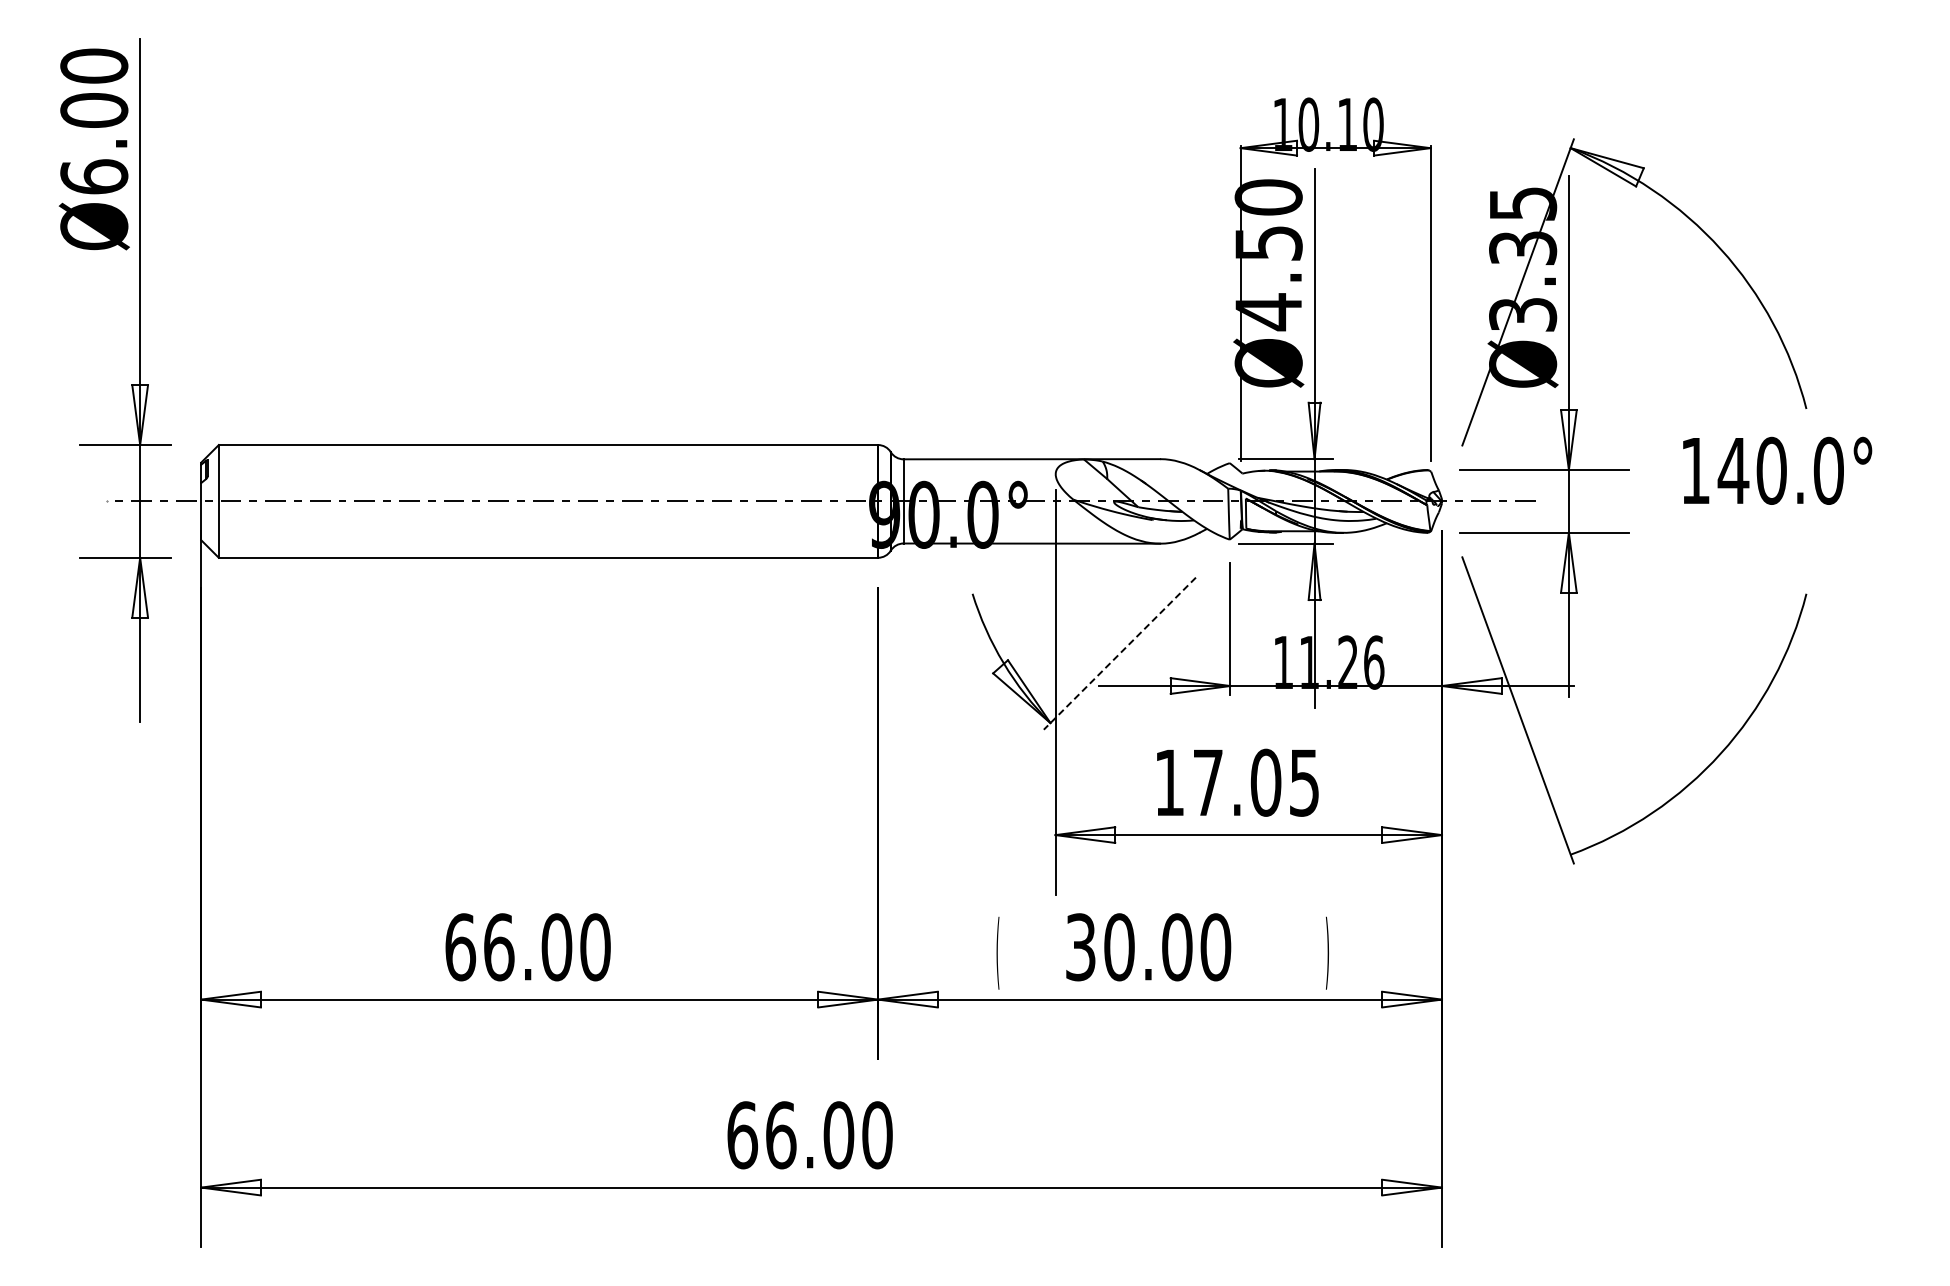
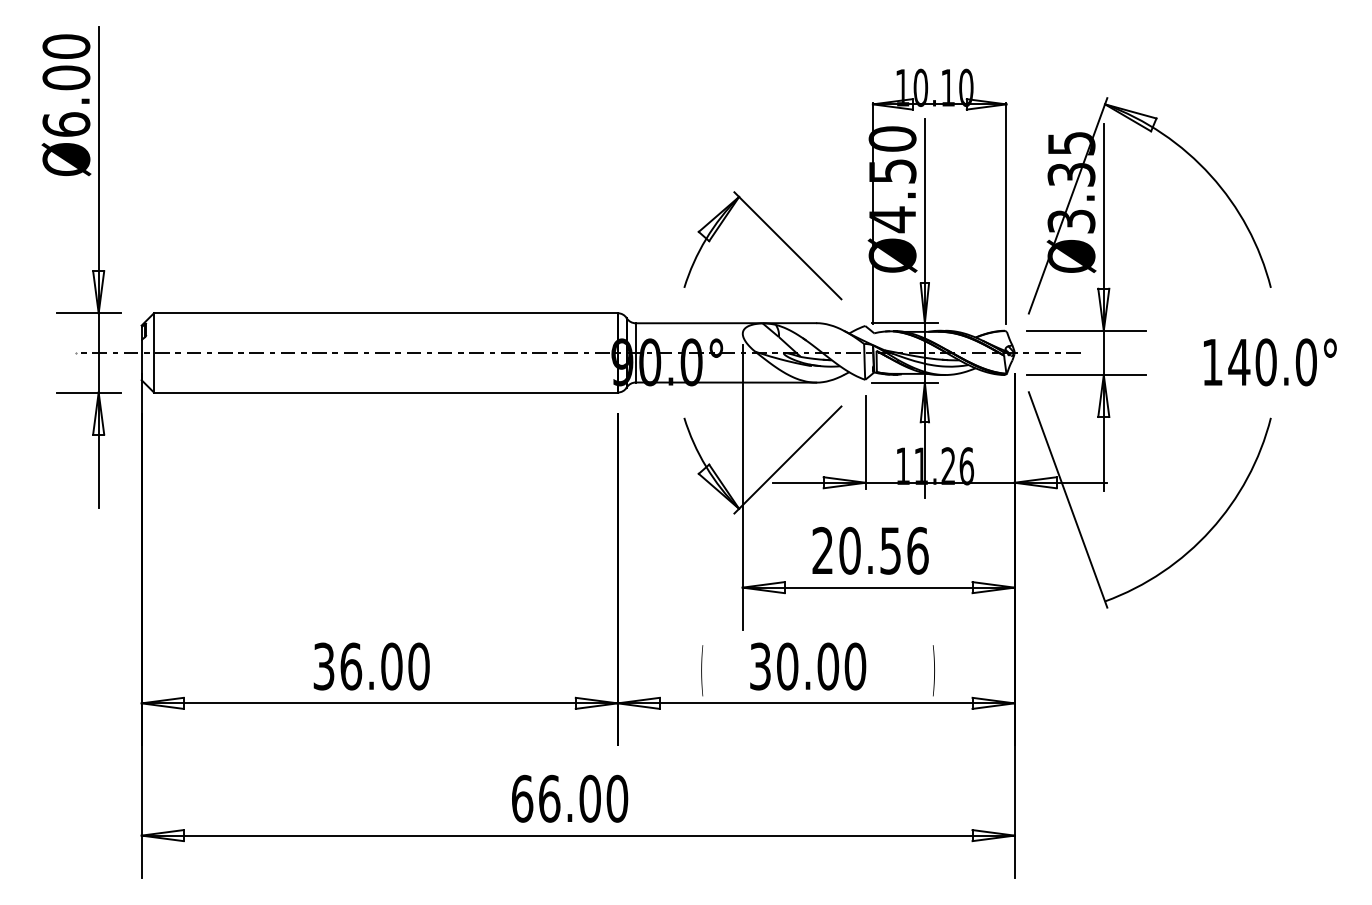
part: (1100, 331) -> (774, 233), added
text: (1777, 470) -> (1270, 362), moved
line: (1119, 653) -> (787, 459), dashed -> solid
text: (1237, 782) -> (870, 550), 17.05 -> 20.56
text: (460, 947) -> (324, 666), 66.00 -> 36.00

